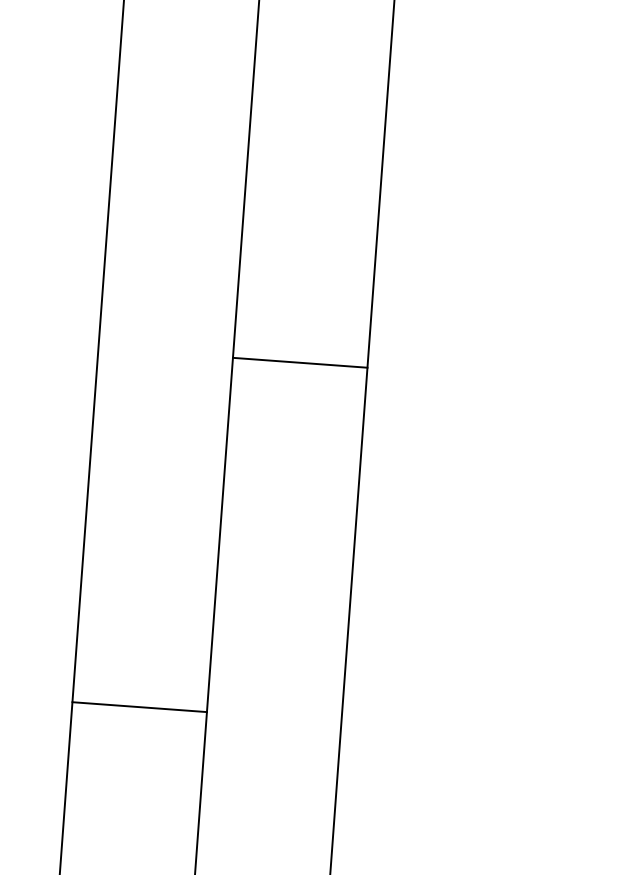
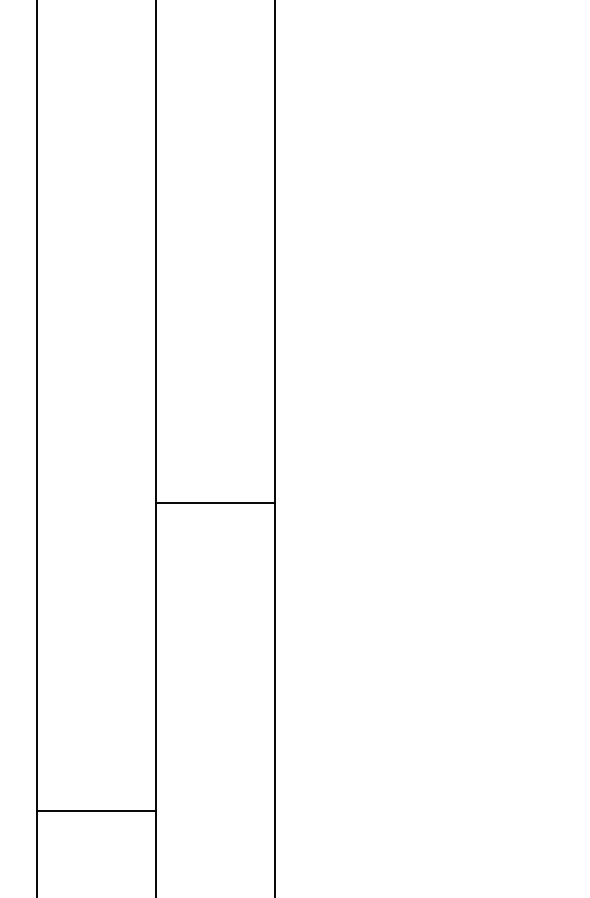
line: (299, 362) -> (214, 502), moved
line: (139, 707) -> (96, 811), moved

